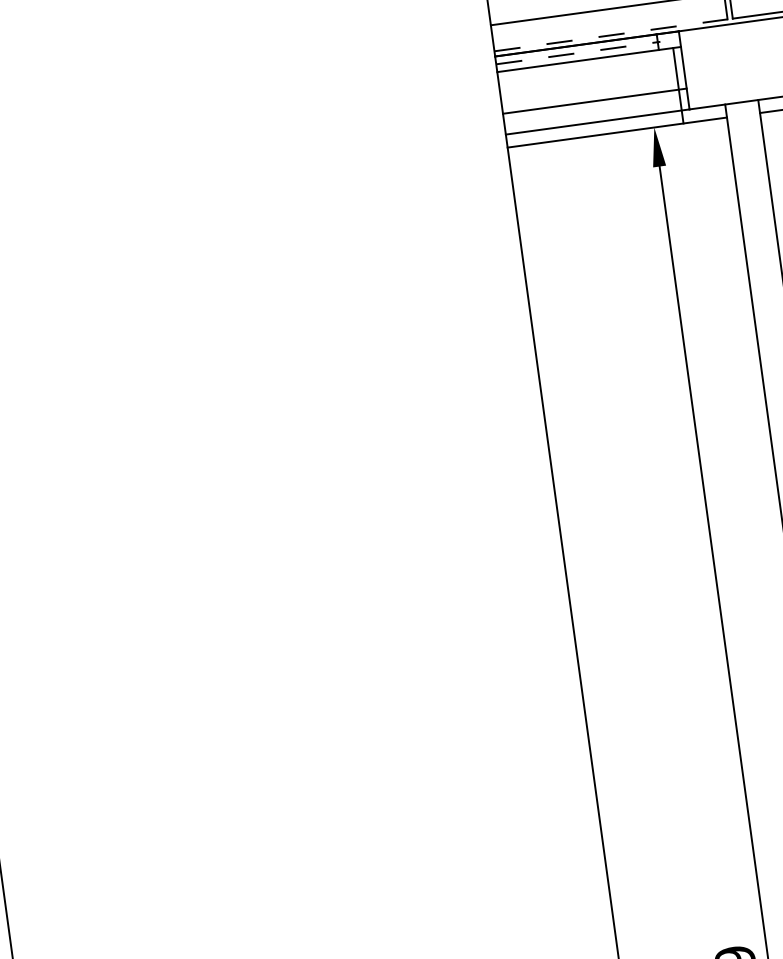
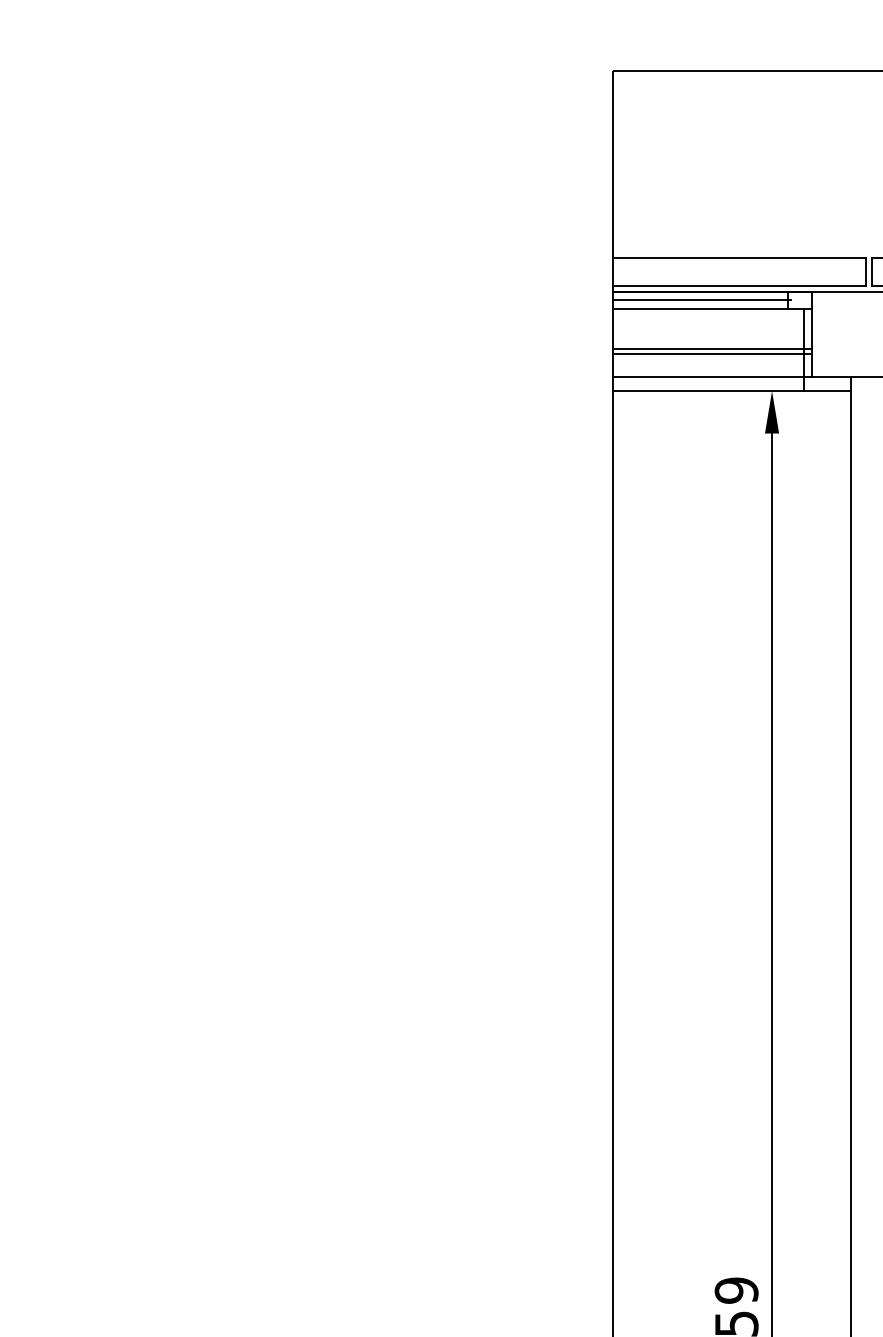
line: (611, 35) -> (739, 286), dashed -> solid
line: (578, 53) -> (702, 300), dashed -> solid
line: (594, 95) -> (712, 348), added

